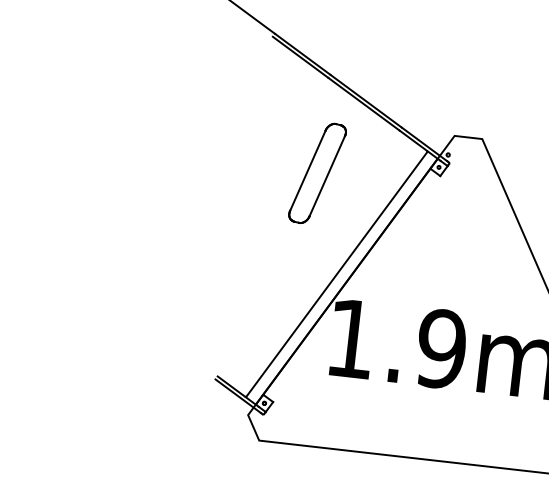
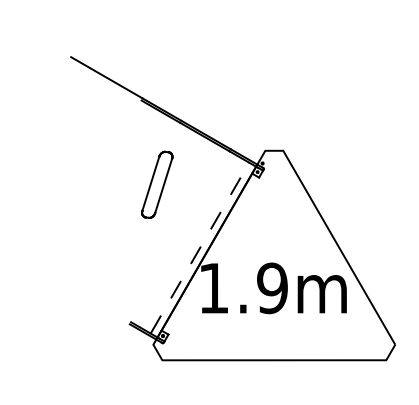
part: (318, 172) -> (157, 184), moved
line: (337, 275) -> (200, 248), solid -> dashed

